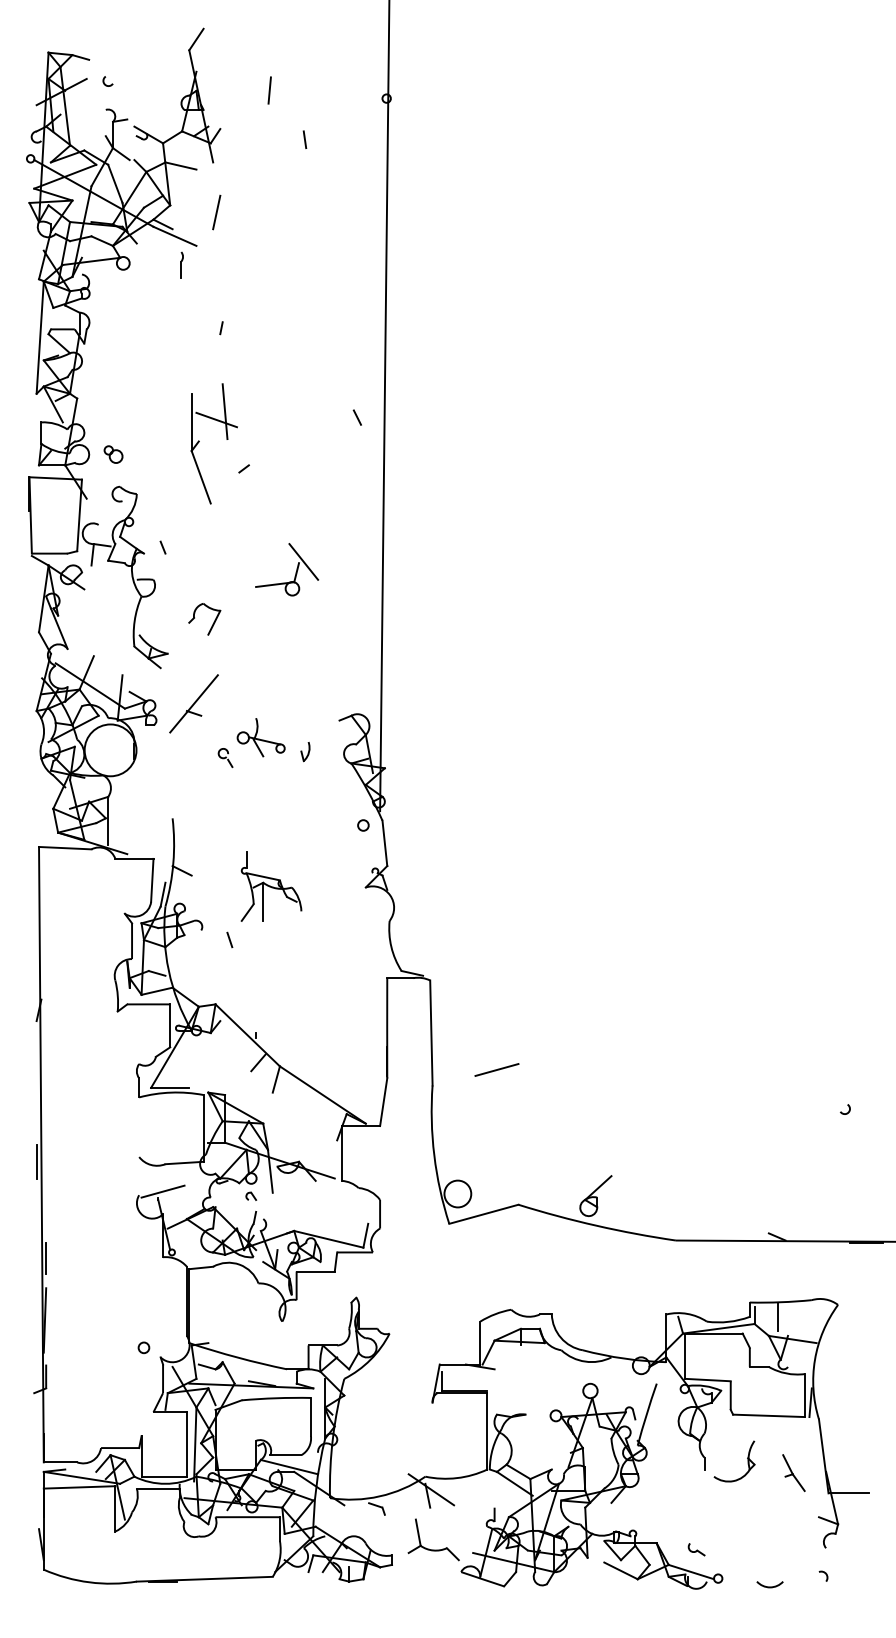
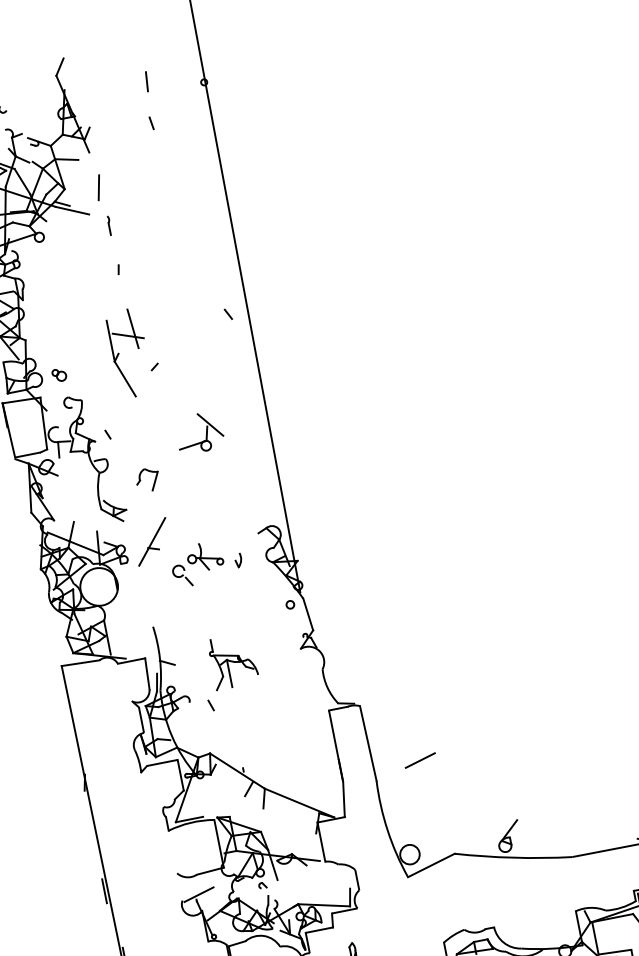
line: (269, 90) -> (146, 81), moved
part: (181, 264) -> (109, 225), moved
part: (225, 757) -> (182, 575), size x1.67

